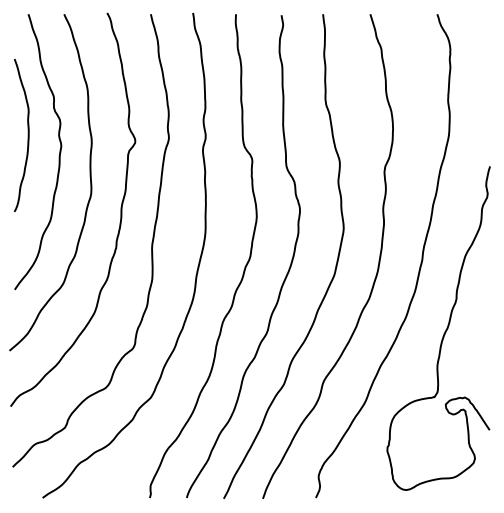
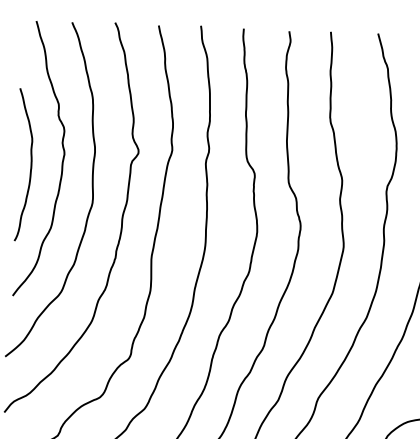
curve: (27, 135) -> (30, 165), moved

